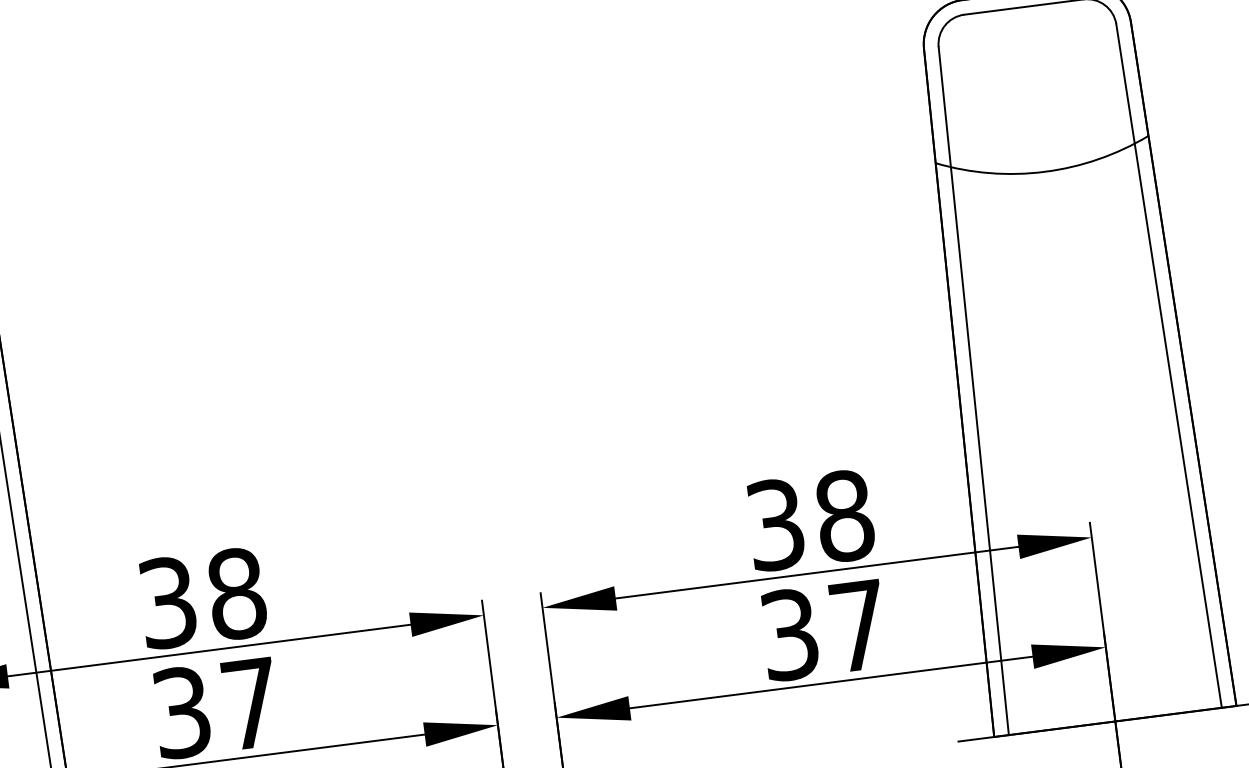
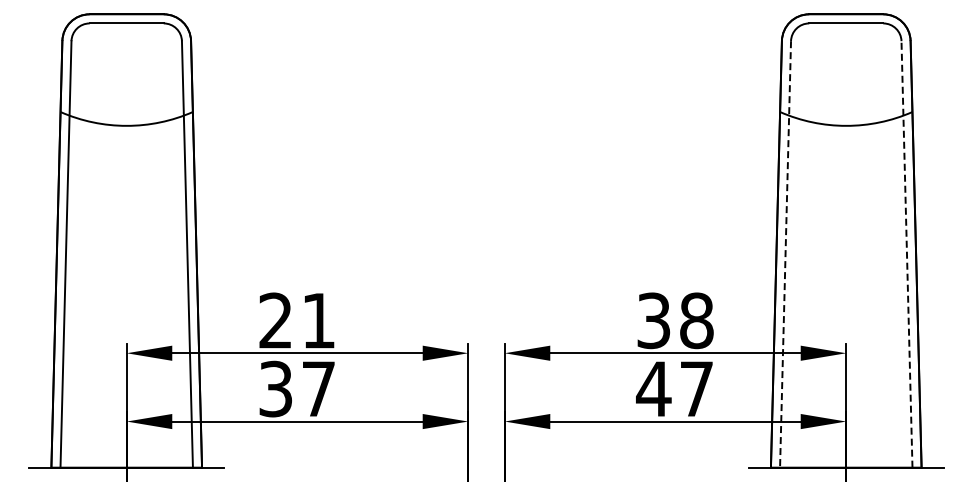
line: (1168, 364) -> (906, 253), solid -> dashed
line: (973, 391) -> (785, 254), solid -> dashed
text: (202, 597) -> (297, 320), 38 -> 21
text: (789, 633) -> (653, 388), 37 -> 47

